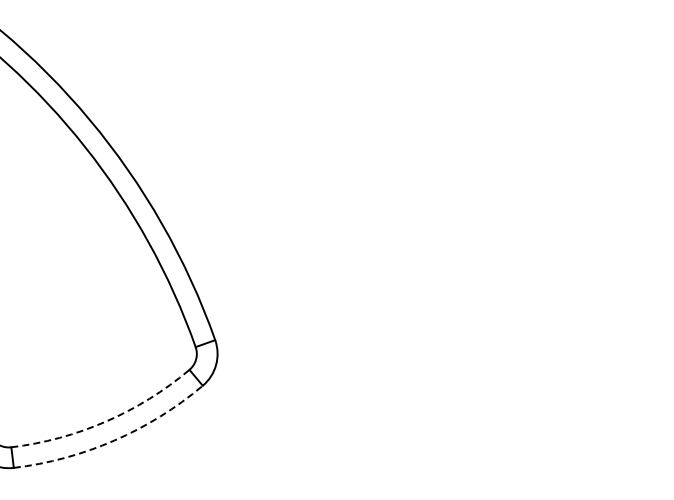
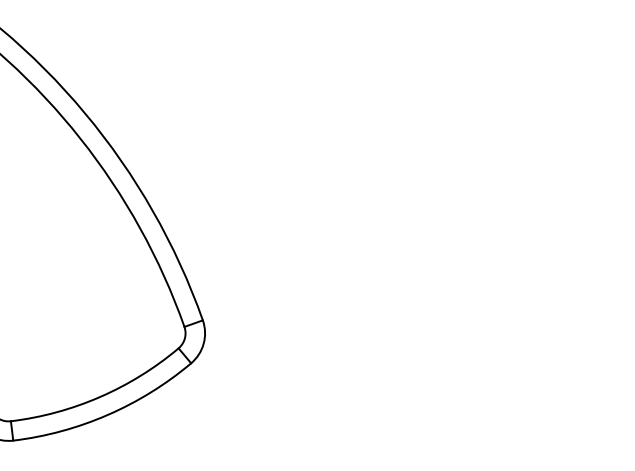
arc: (106, 421) -> (100, 396), dashed -> solid
arc: (114, 440) -> (108, 414), dashed -> solid

